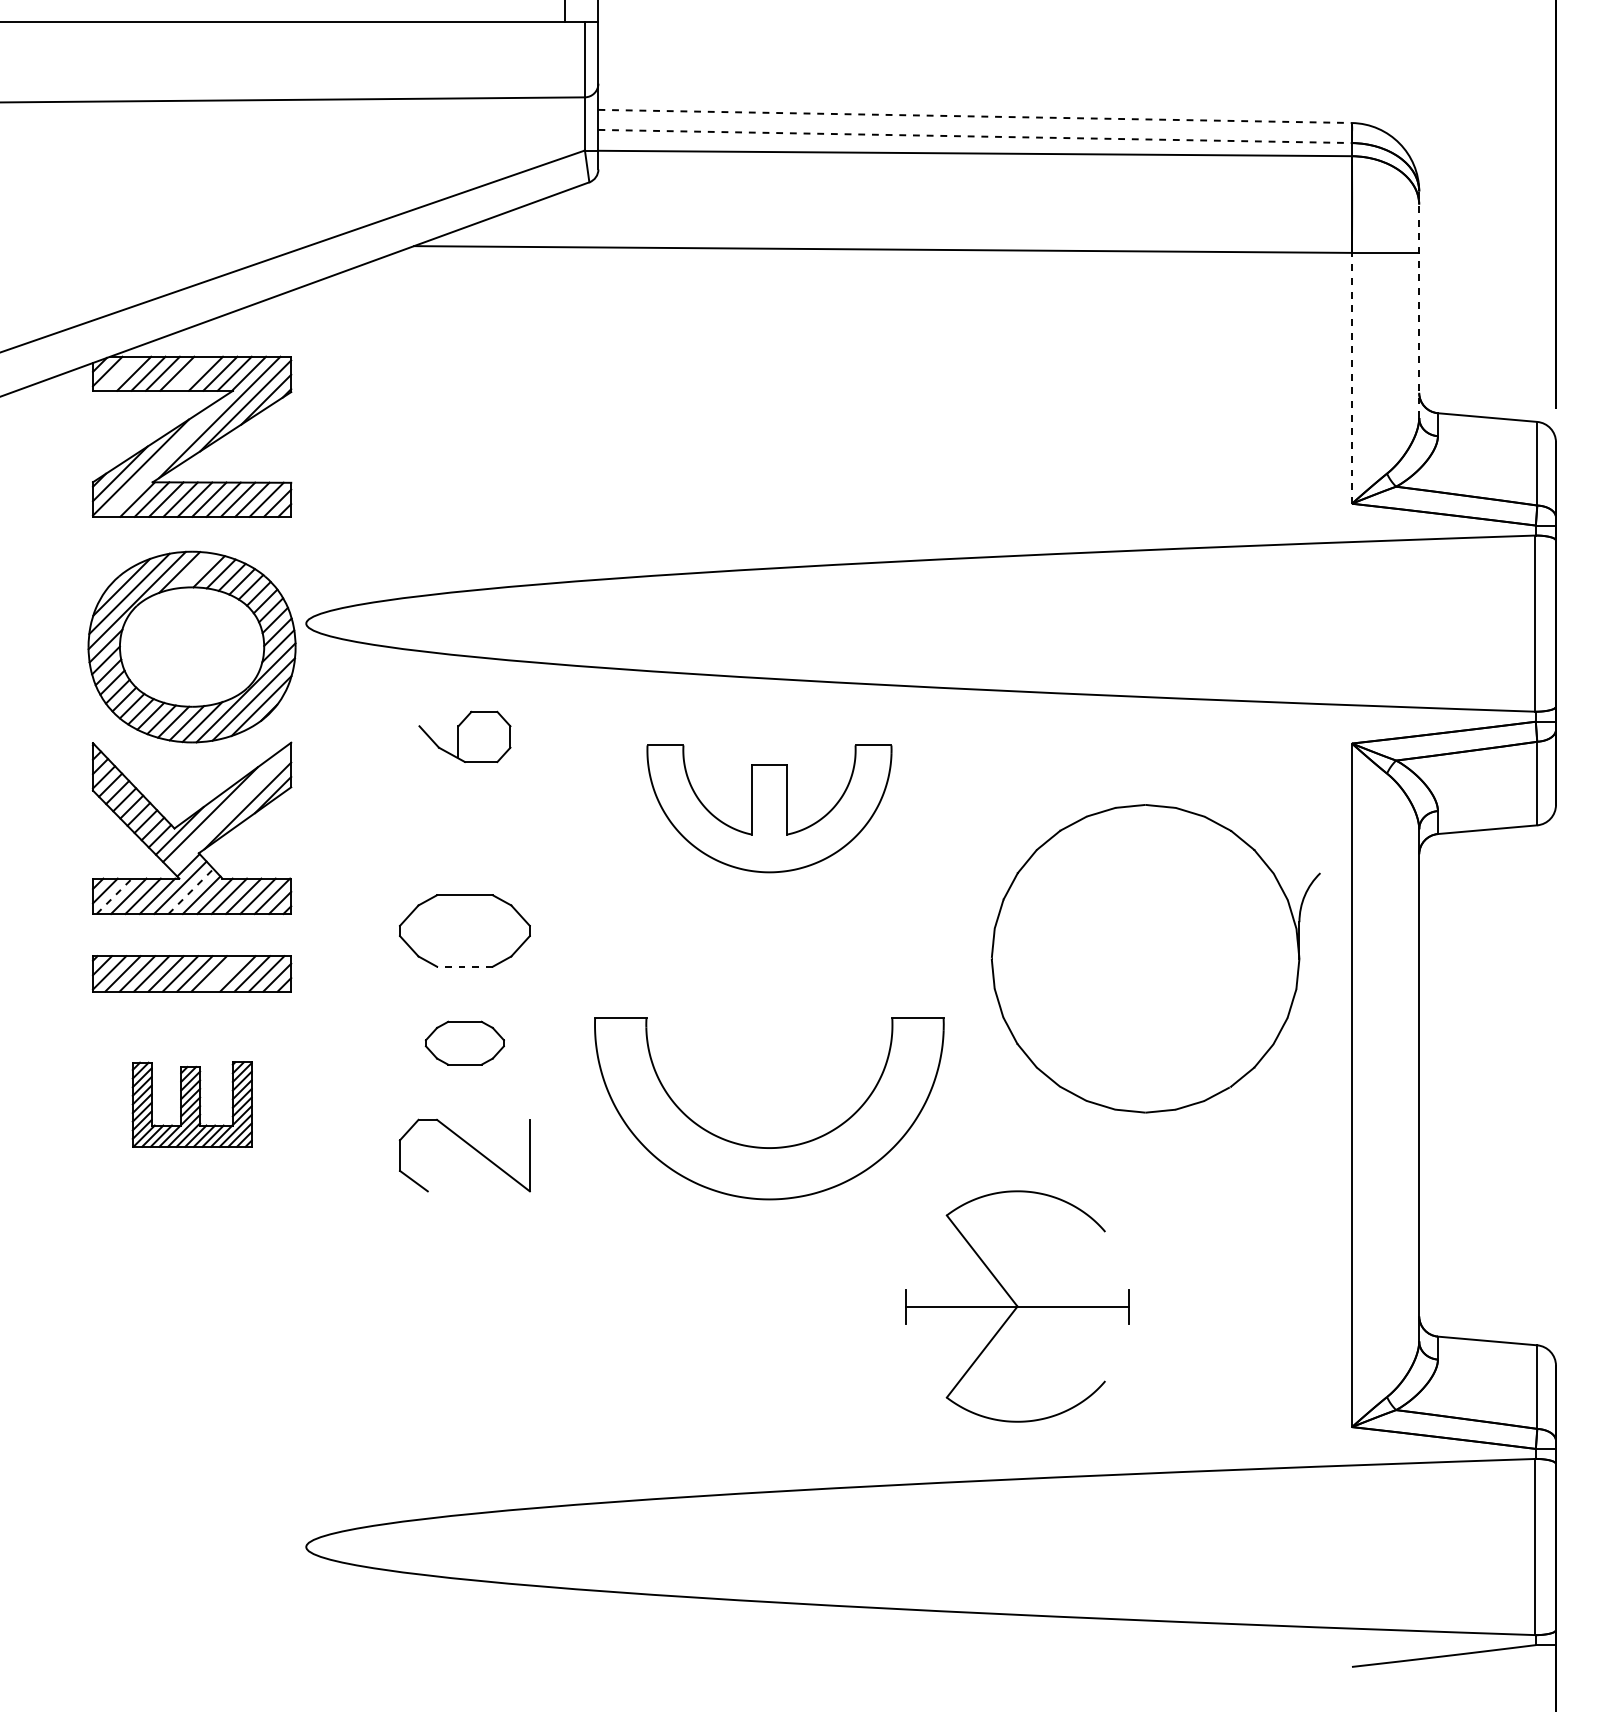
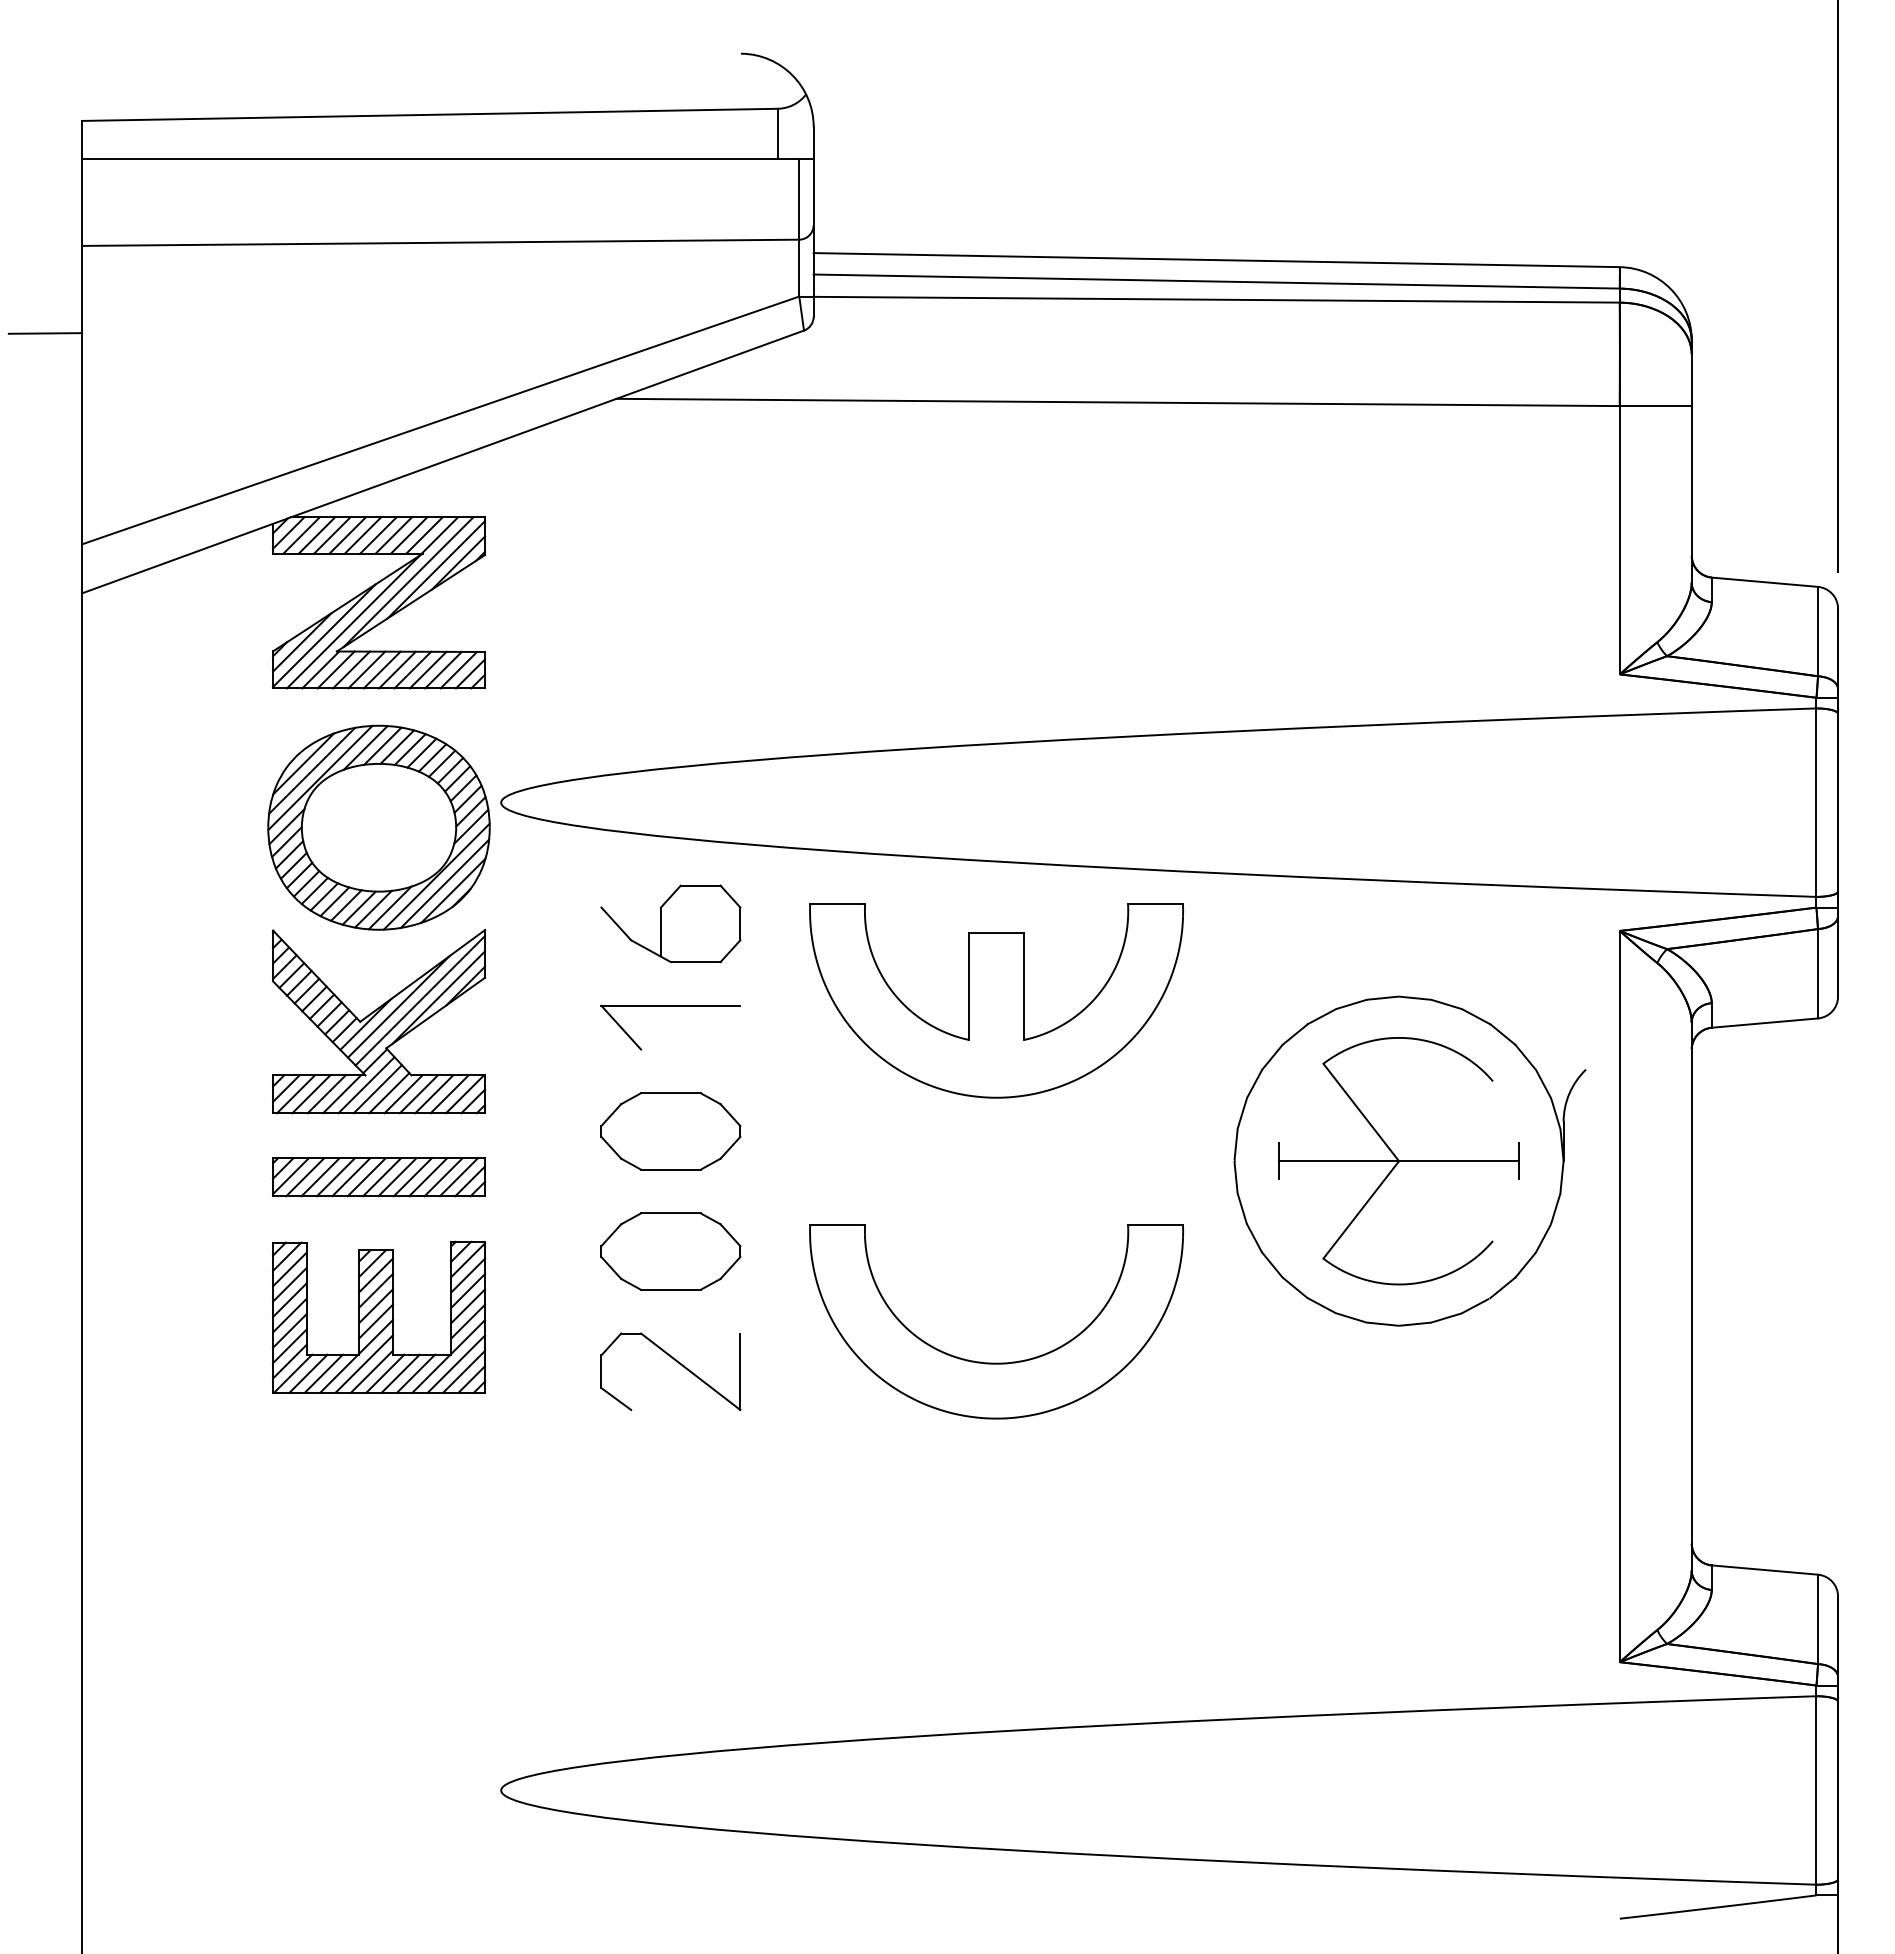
line: (975, 116) -> (1217, 260), dashed -> solid
line: (975, 136) -> (1217, 281), dashed -> solid
line: (1418, 304) -> (1691, 461), dashed -> solid
line: (119, 373) -> (301, 535), added
line: (191, 373) -> (378, 535), added
line: (1351, 377) -> (1619, 539), dashed -> solid
line: (167, 454) -> (352, 621), added
line: (195, 570) -> (382, 745), added
part: (464, 736) -> (670, 923), size x1.43
line: (230, 808) -> (420, 1000), added
part: (769, 808) -> (996, 1000), size x1.43
part: (464, 814) -> (670, 1006), added
line: (191, 890) -> (378, 1088), dashed -> solid
line: (114, 896) -> (295, 1094), dashed -> solid
line: (464, 966) -> (670, 1169), dashed -> solid
line: (223, 974) -> (412, 1177), added
part: (464, 1043) -> (670, 1251), size x1.67
part: (192, 1103) -> (379, 1316), size x1.67
part: (1017, 1306) -> (1398, 1161), moved

